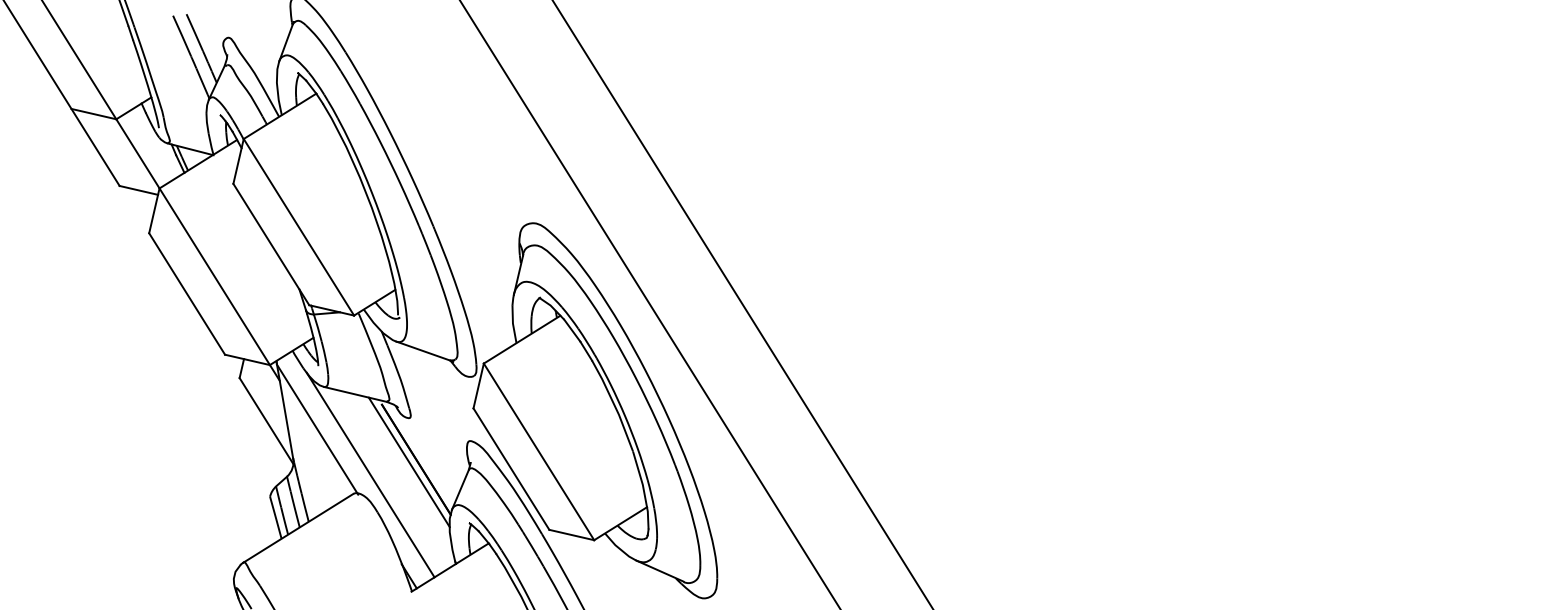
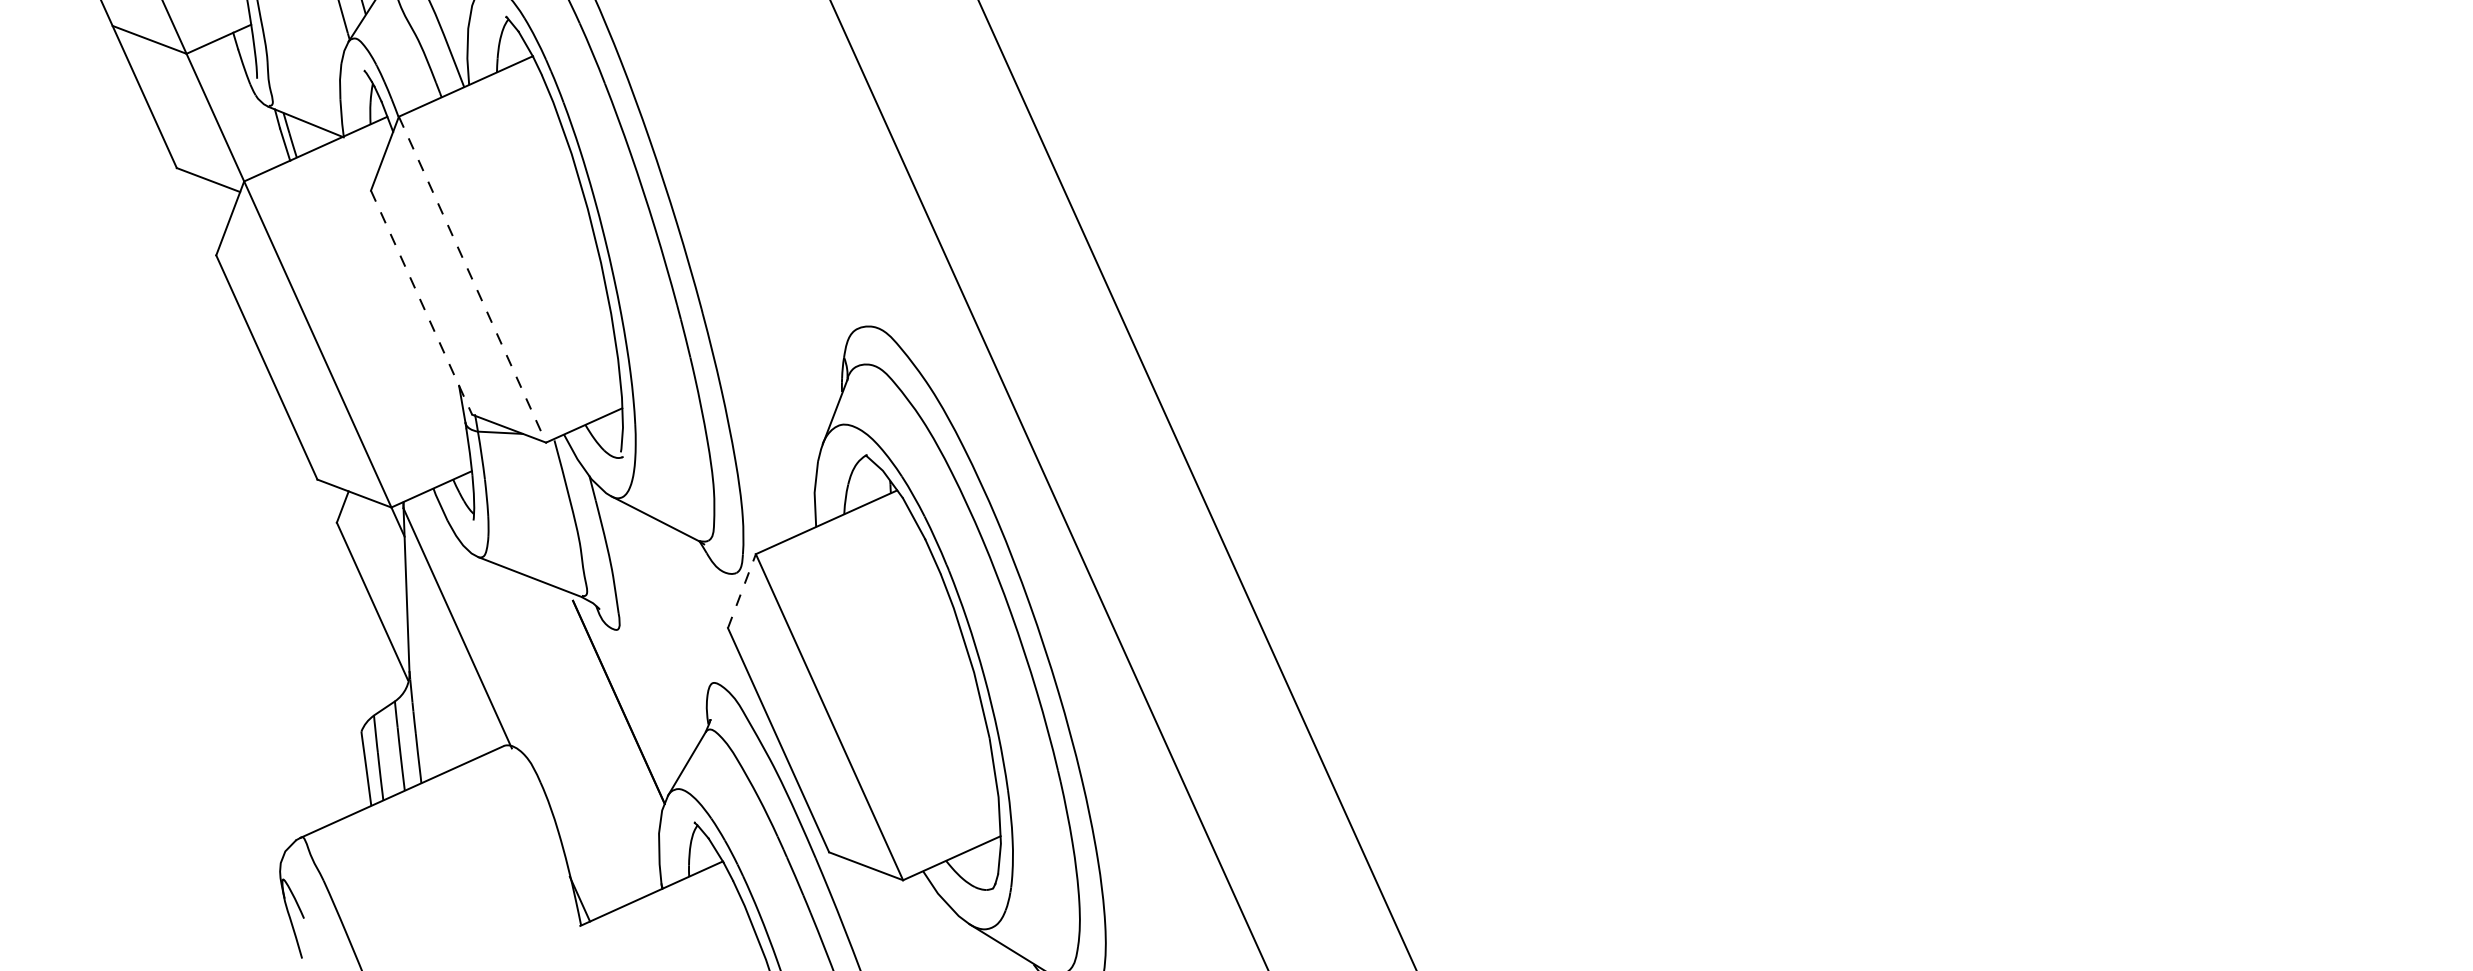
line: (299, 227) -> (473, 280), solid -> dashed
line: (271, 244) -> (421, 302), solid -> dashed
line: (478, 385) -> (741, 590), solid -> dashed
line: (408, 462) -> (604, 705), removed
line: (370, 474) -> (537, 716), removed

